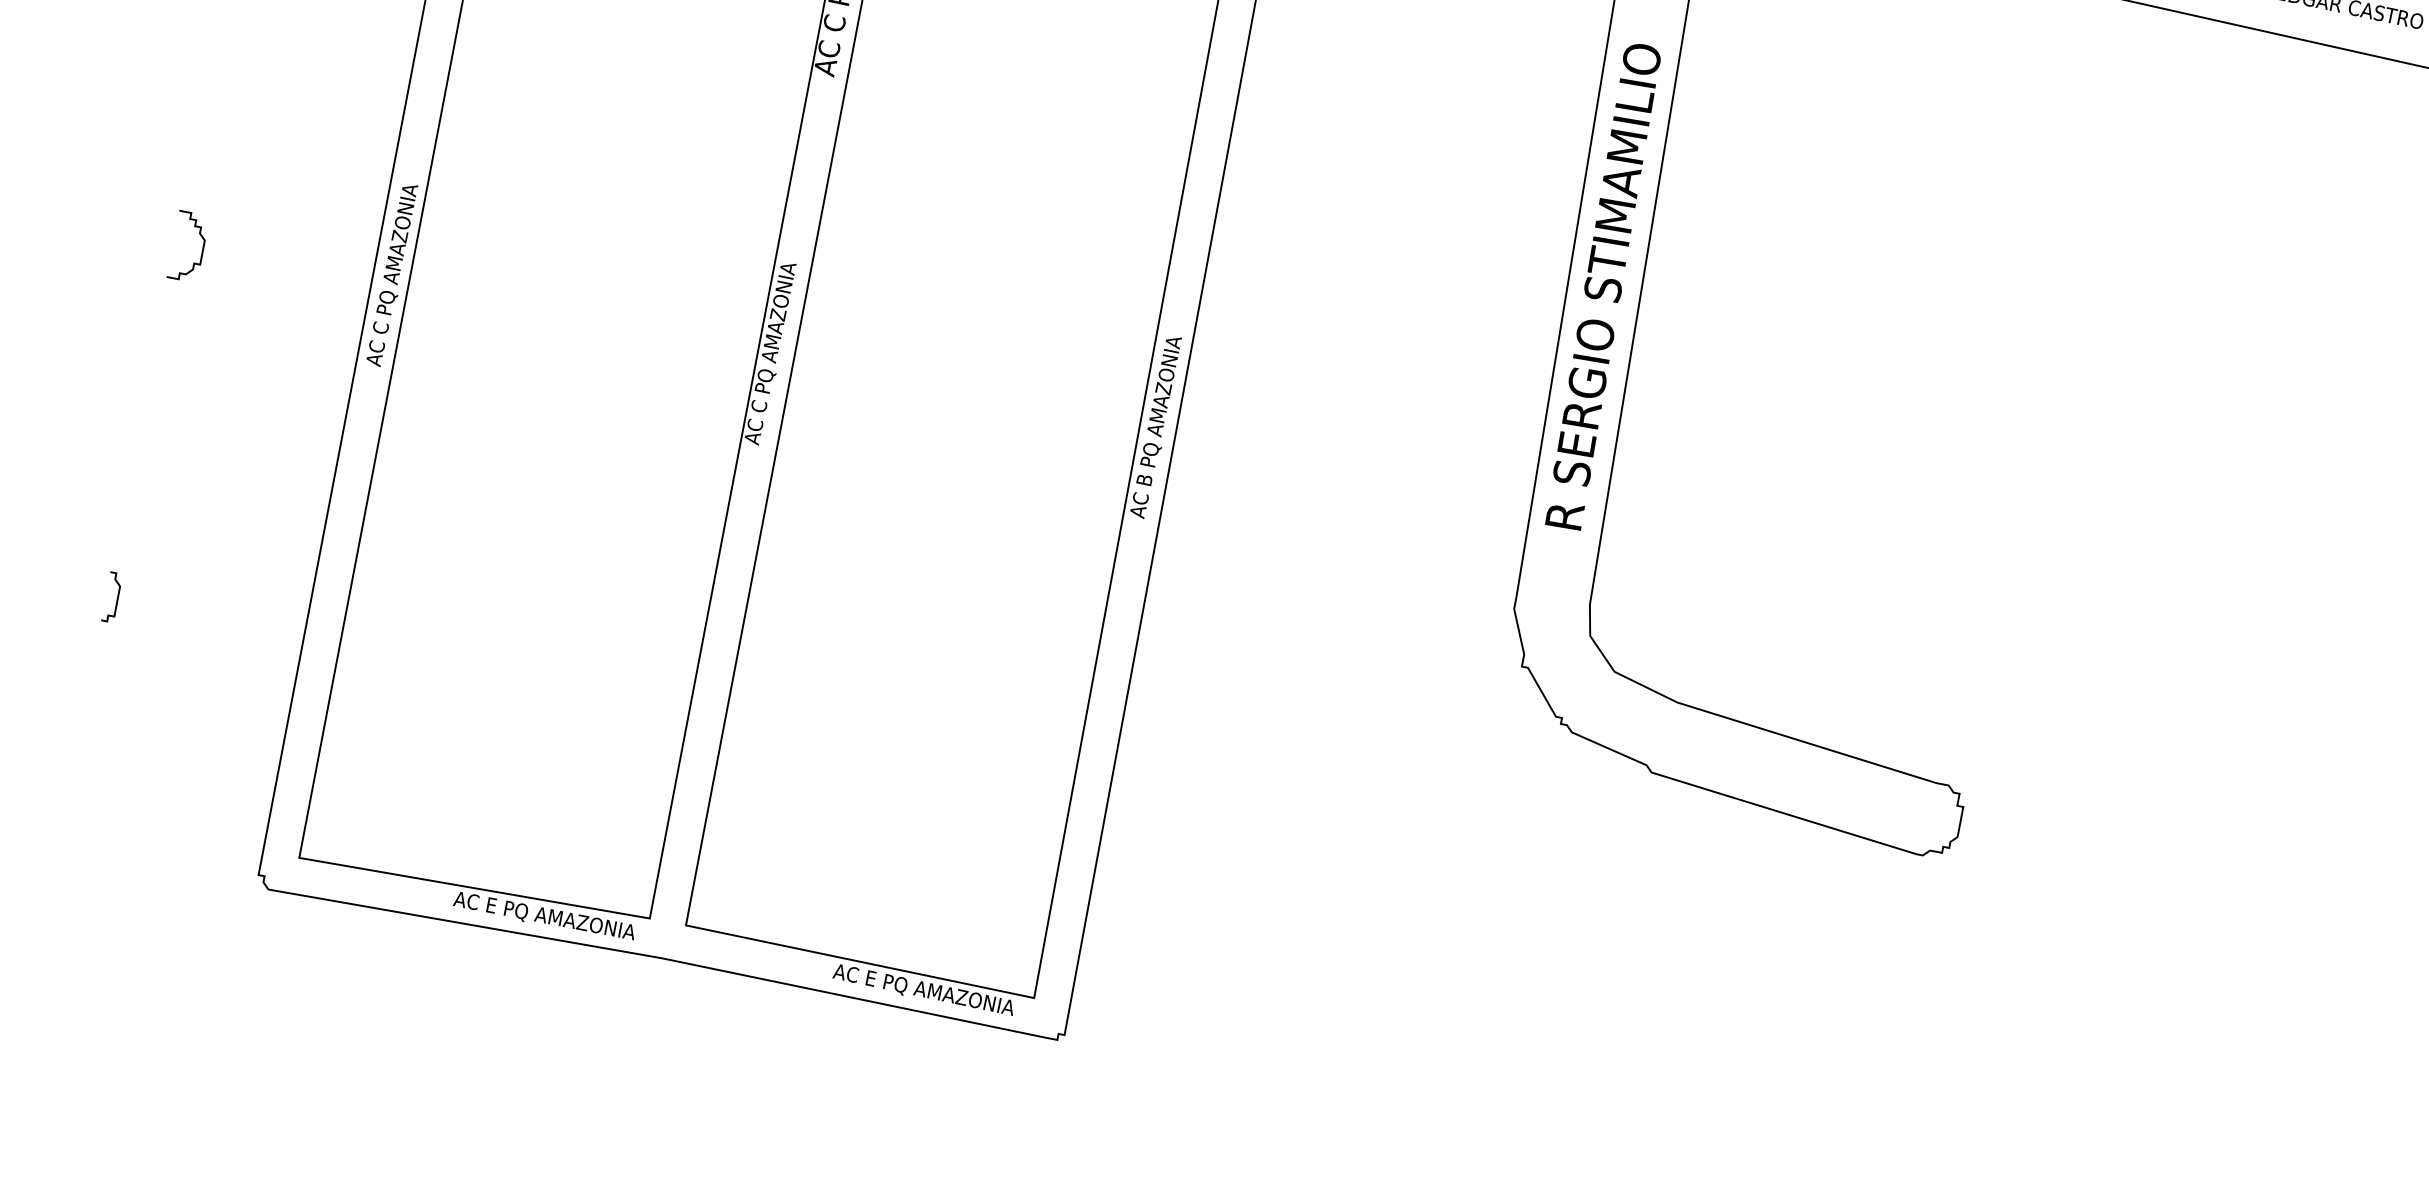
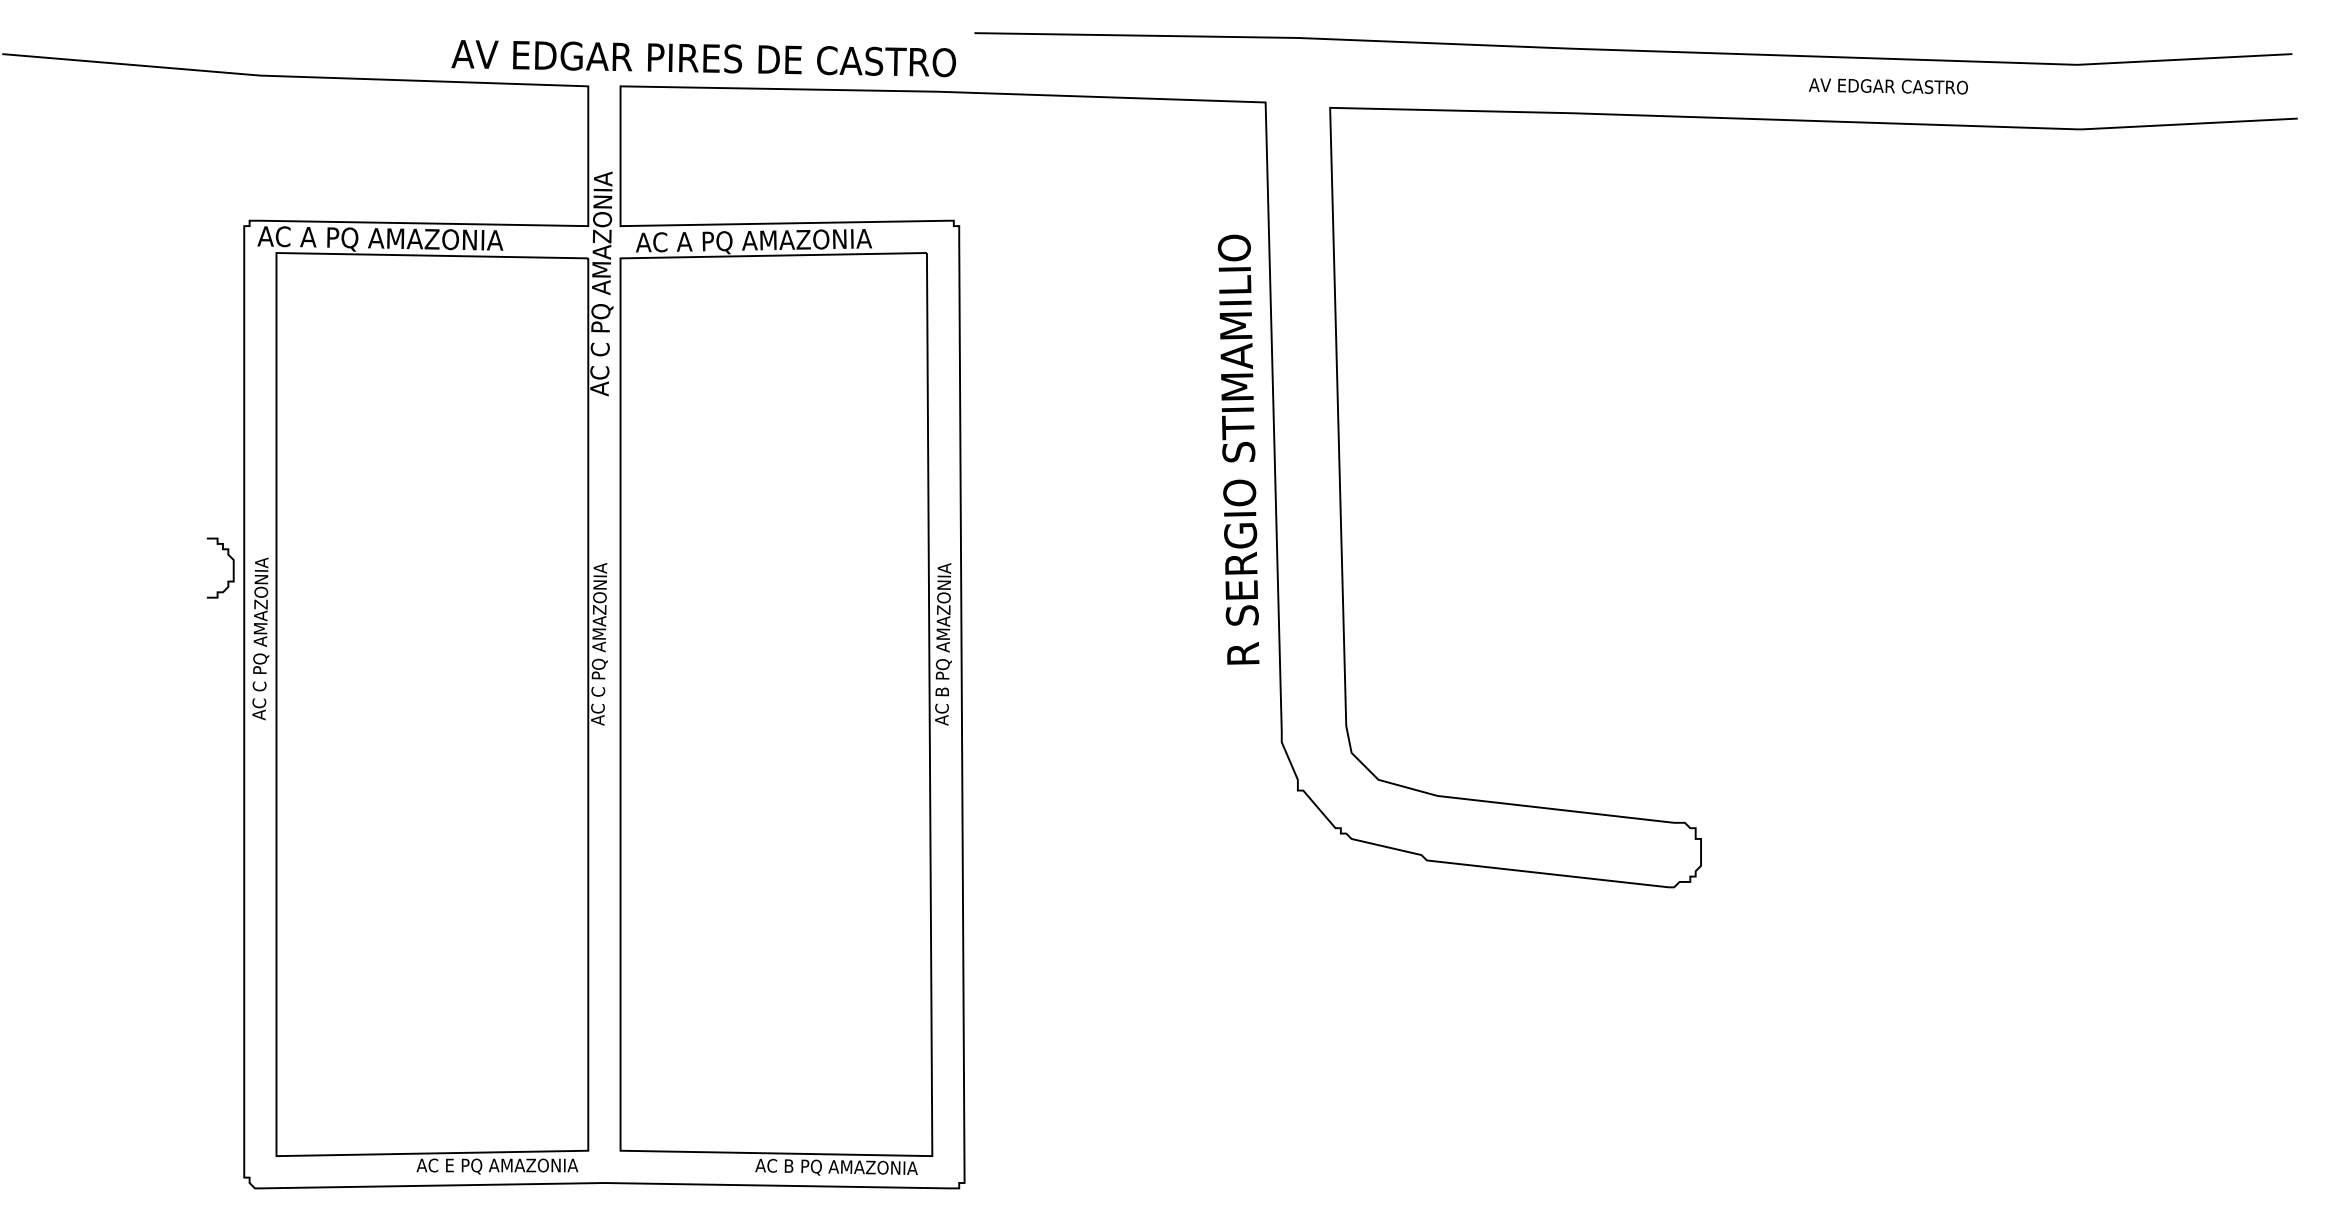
curve: (201, 248) -> (232, 567), moved
text: (1603, 286) -> (1238, 449), moved
curve: (116, 598) -> (76, 962), removed
text: (943, 993) -> (853, 1167), AC E PQ AMAZONIA -> AC B PQ AMAZONIA

